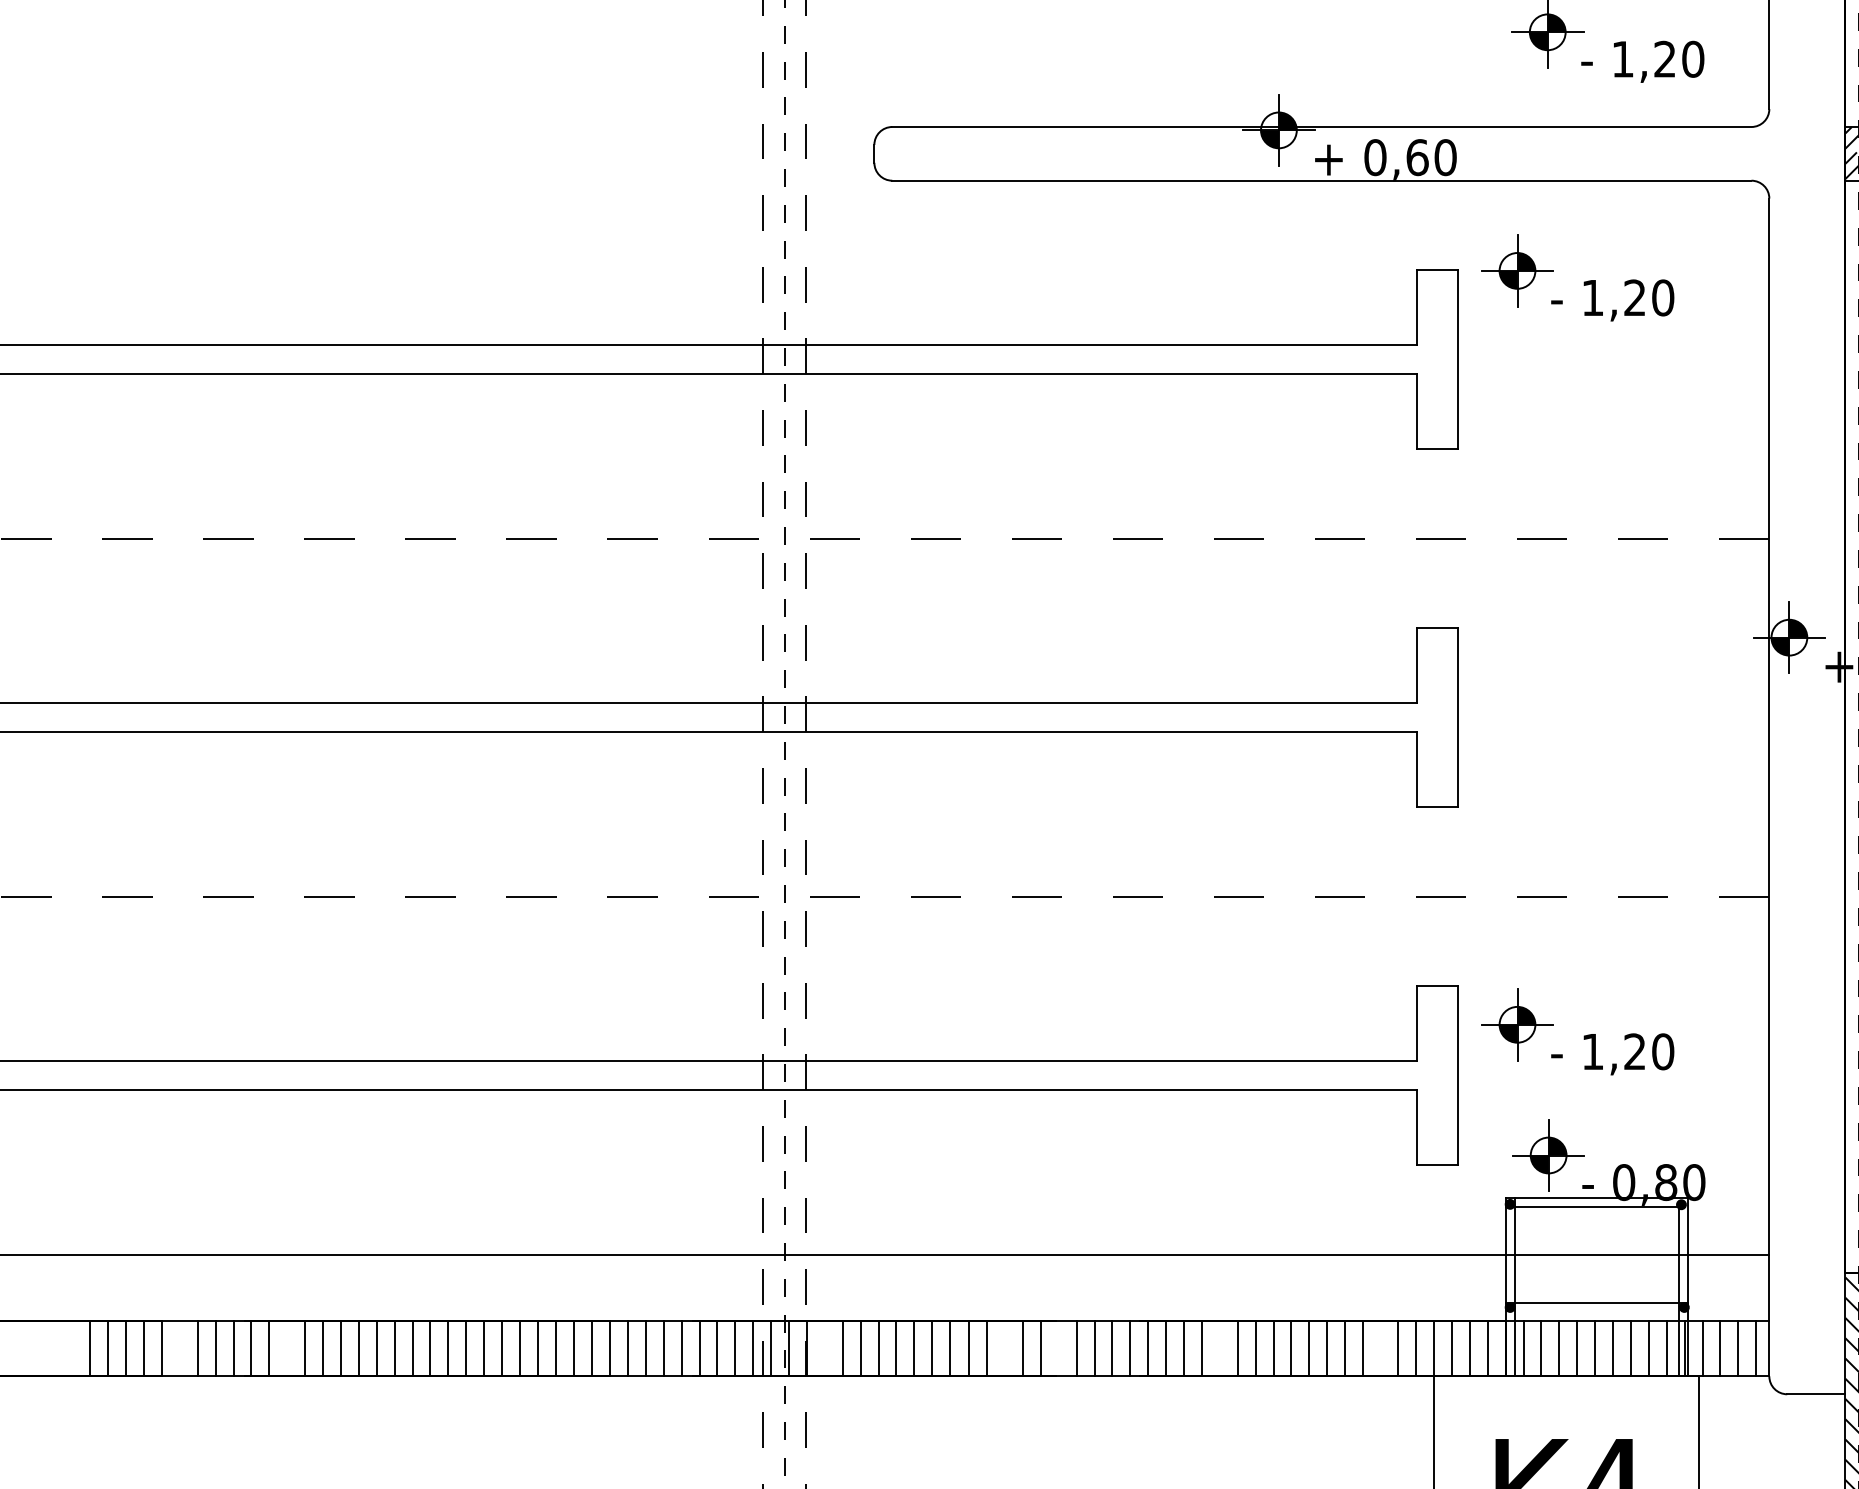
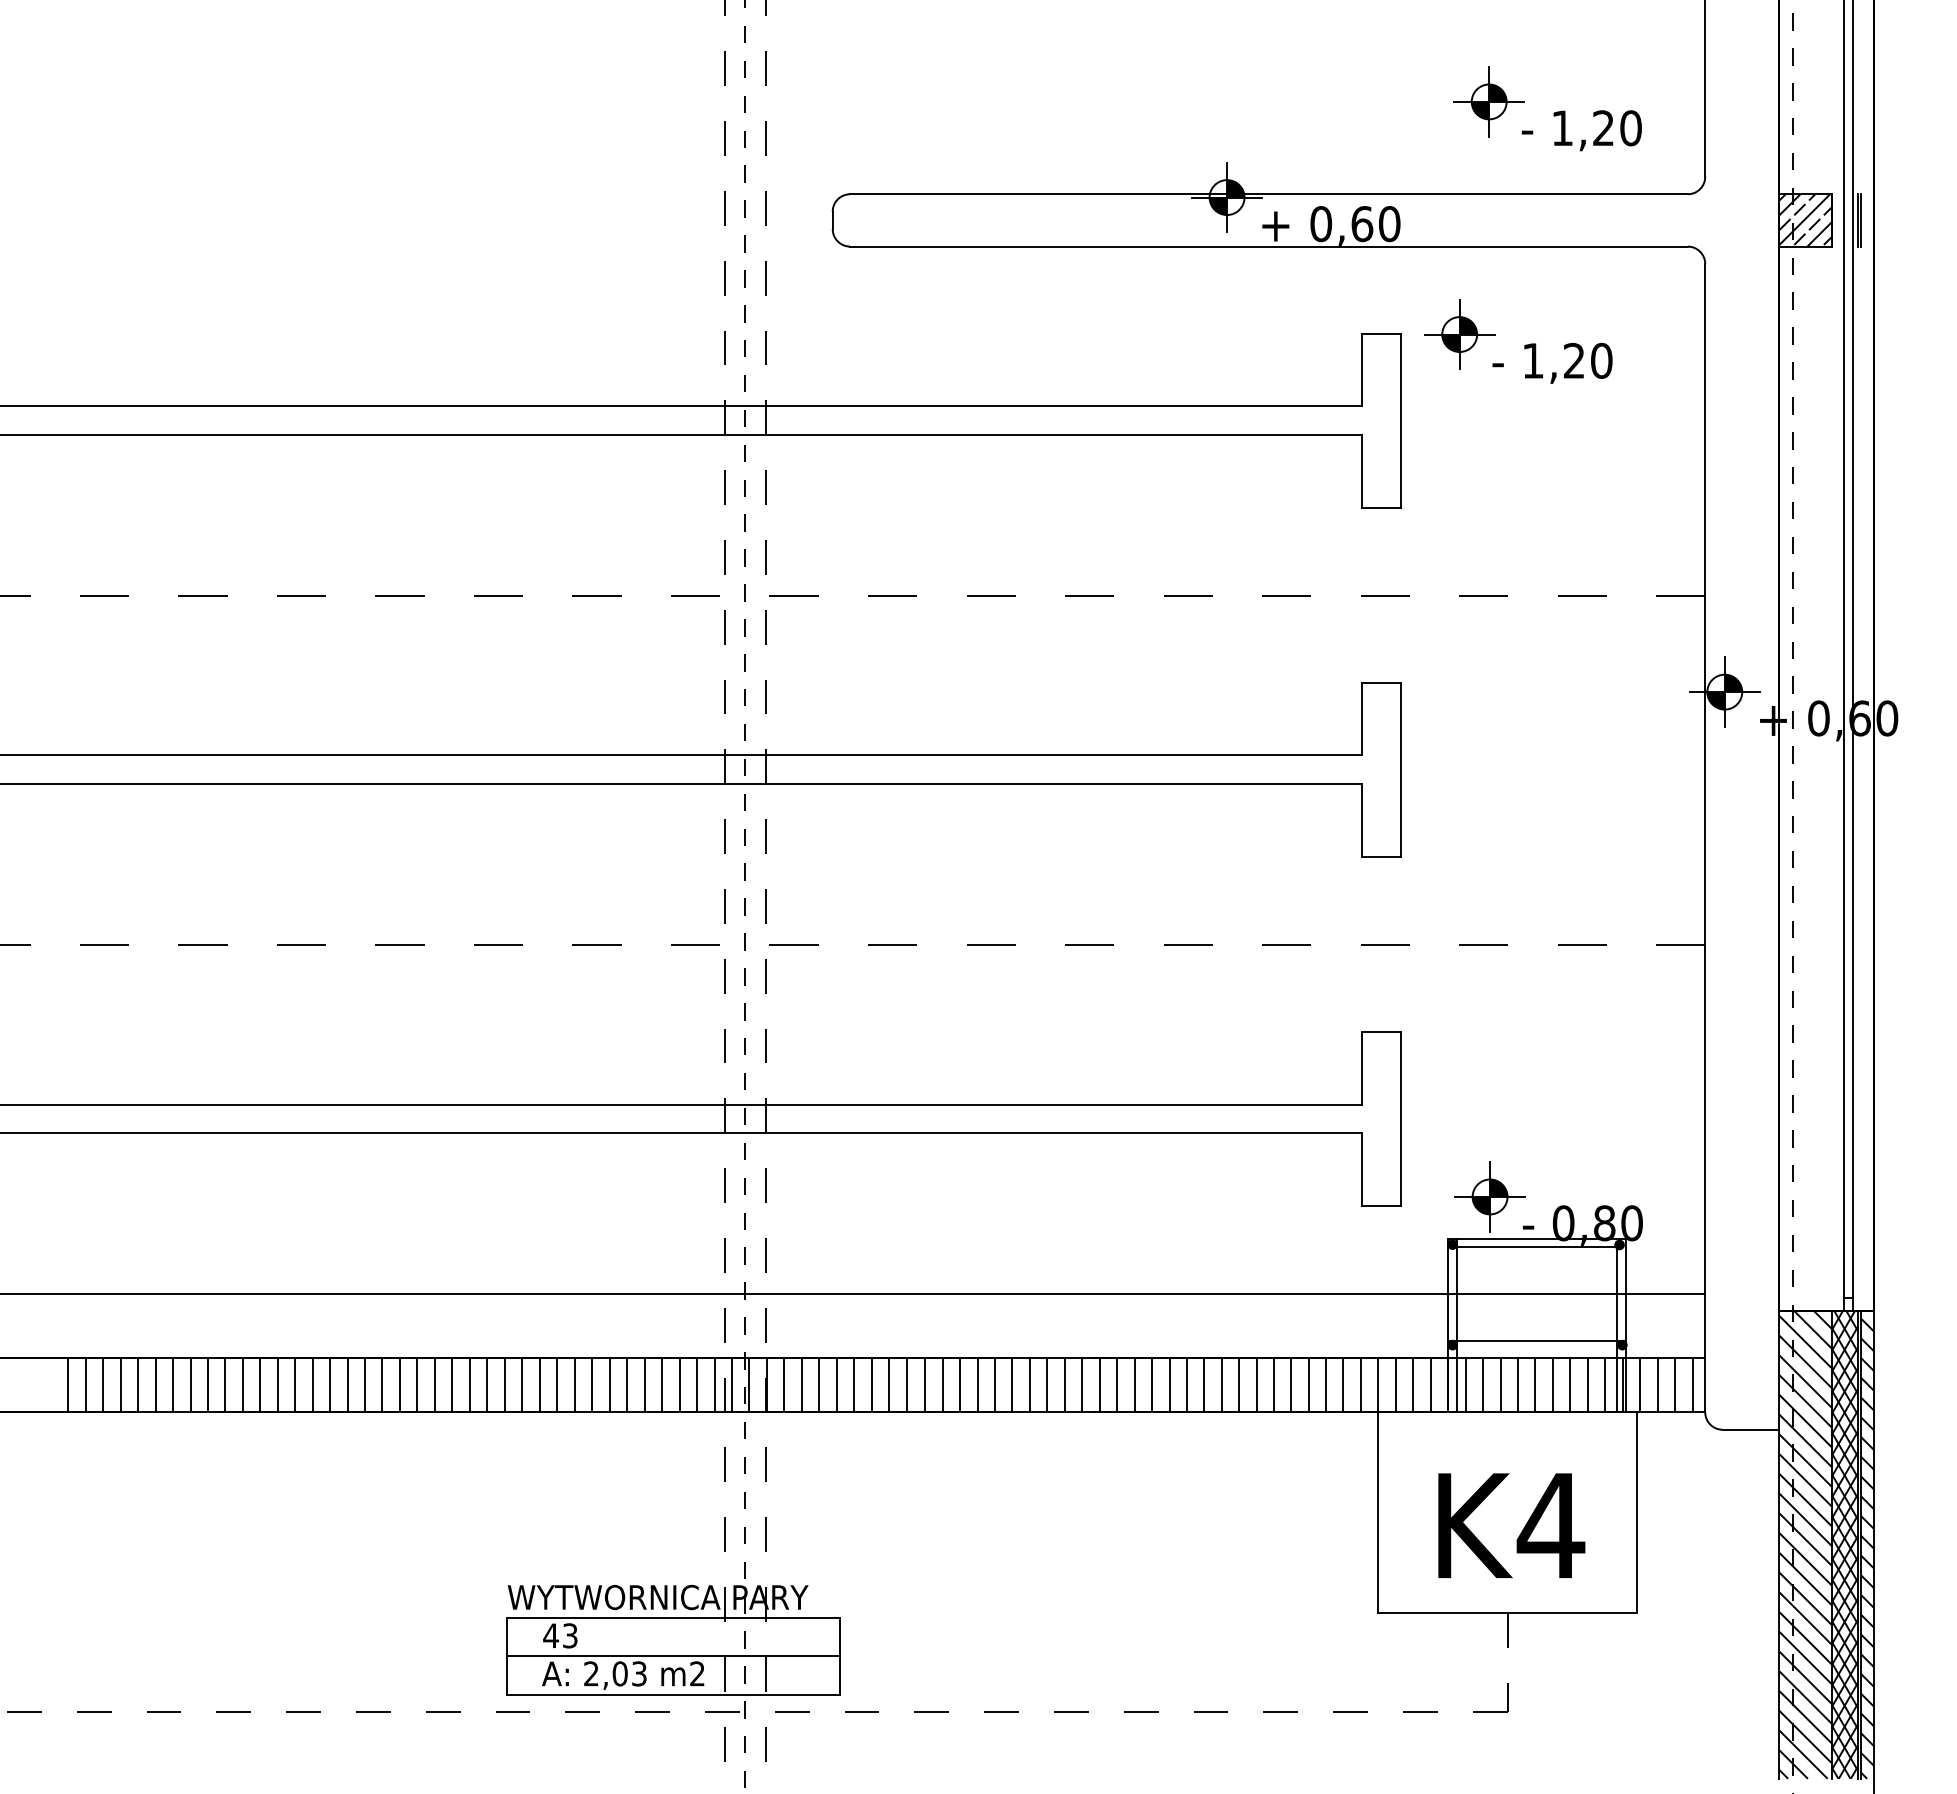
part: (1583, 1036) -> (1524, 1080), removed
line: (179, 1348) -> (155, 1385), added
line: (287, 1348) -> (260, 1385), added
line: (824, 1348) -> (784, 1385), added
line: (1005, 1348) -> (960, 1385), added
line: (1058, 1348) -> (1012, 1385), added
line: (1219, 1348) -> (1169, 1385), added
line: (1380, 1348) -> (1326, 1385), added

